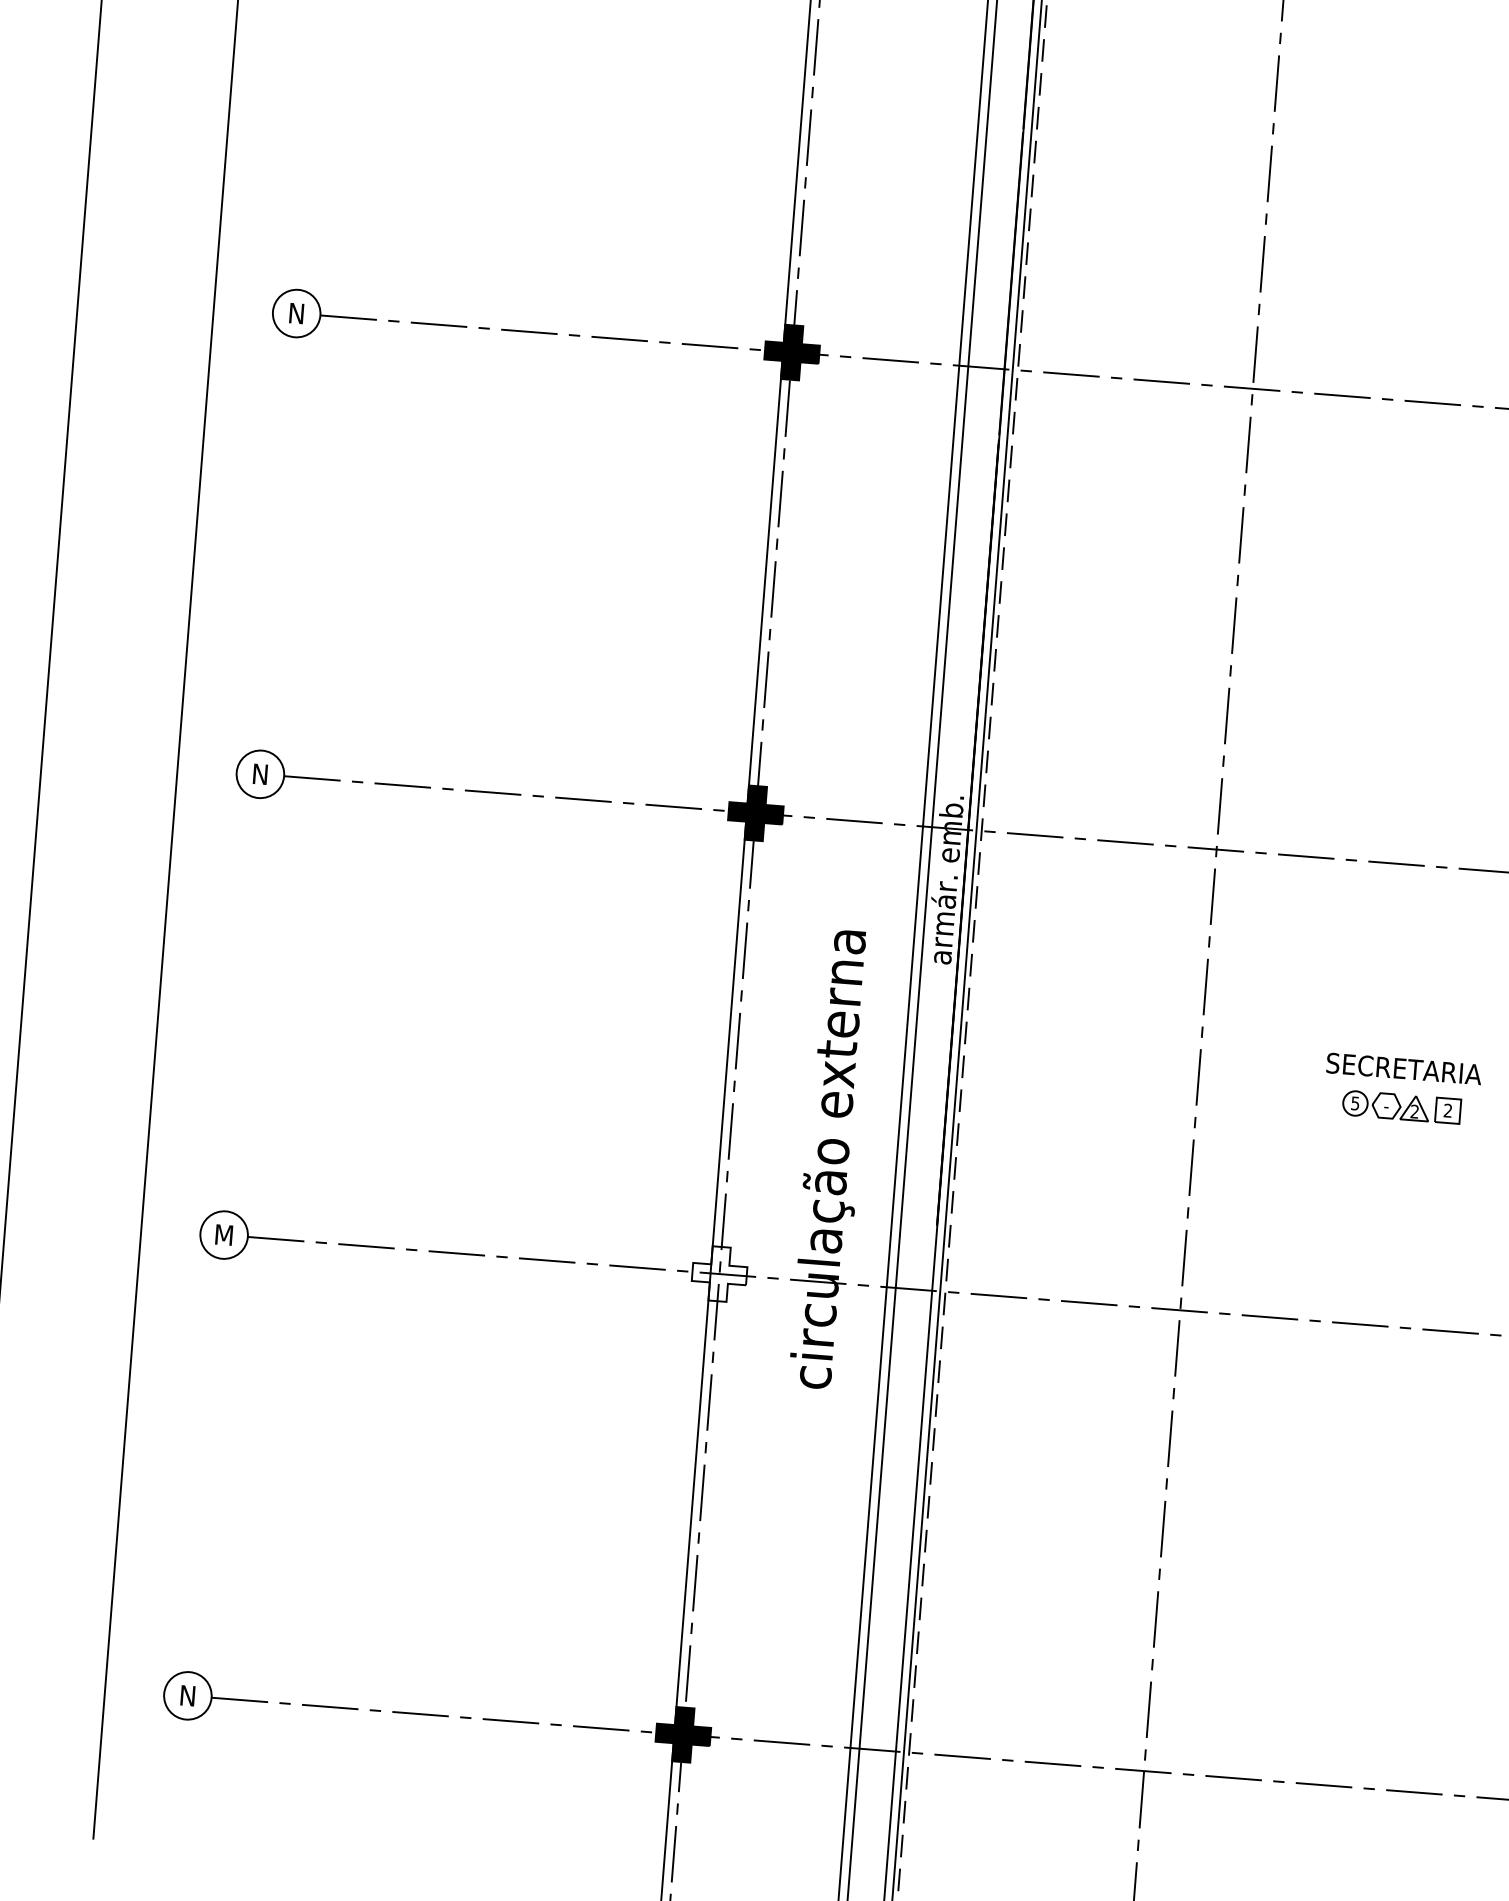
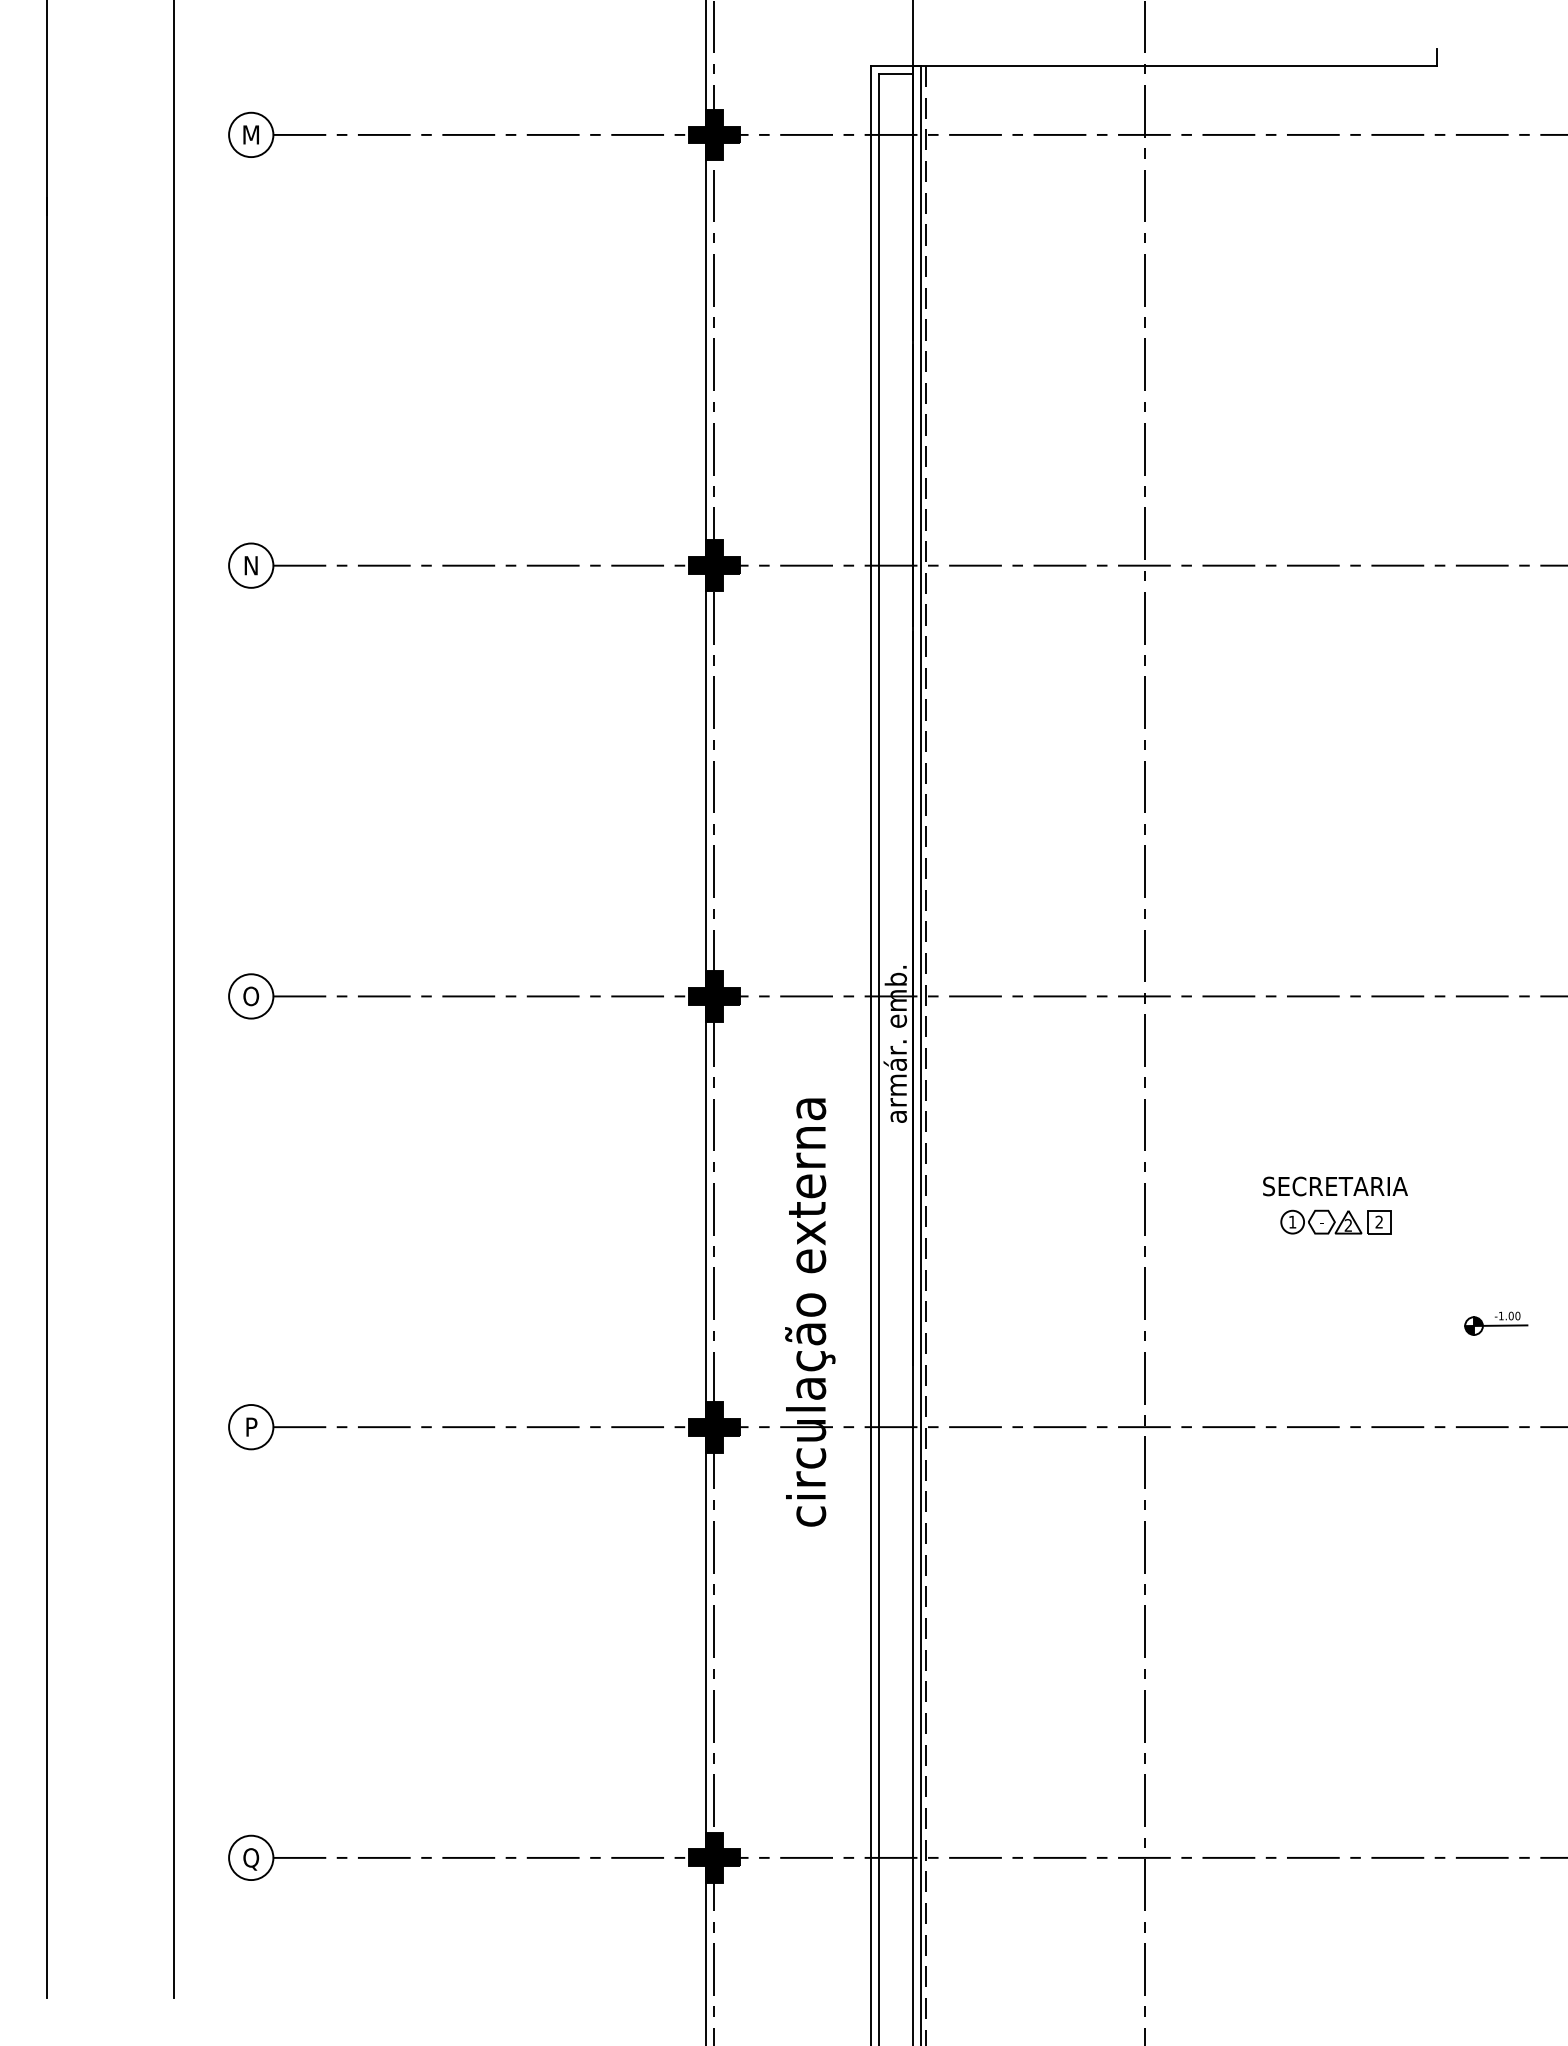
text: (260, 774) -> (251, 996), N -> O
text: (1355, 1102) -> (1292, 1221), 5 -> 1
text: (223, 1234) -> (250, 1426), M -> P
fill: (719, 1273) -> (714, 1426), added
text: (188, 1697) -> (251, 1859), N -> Q

